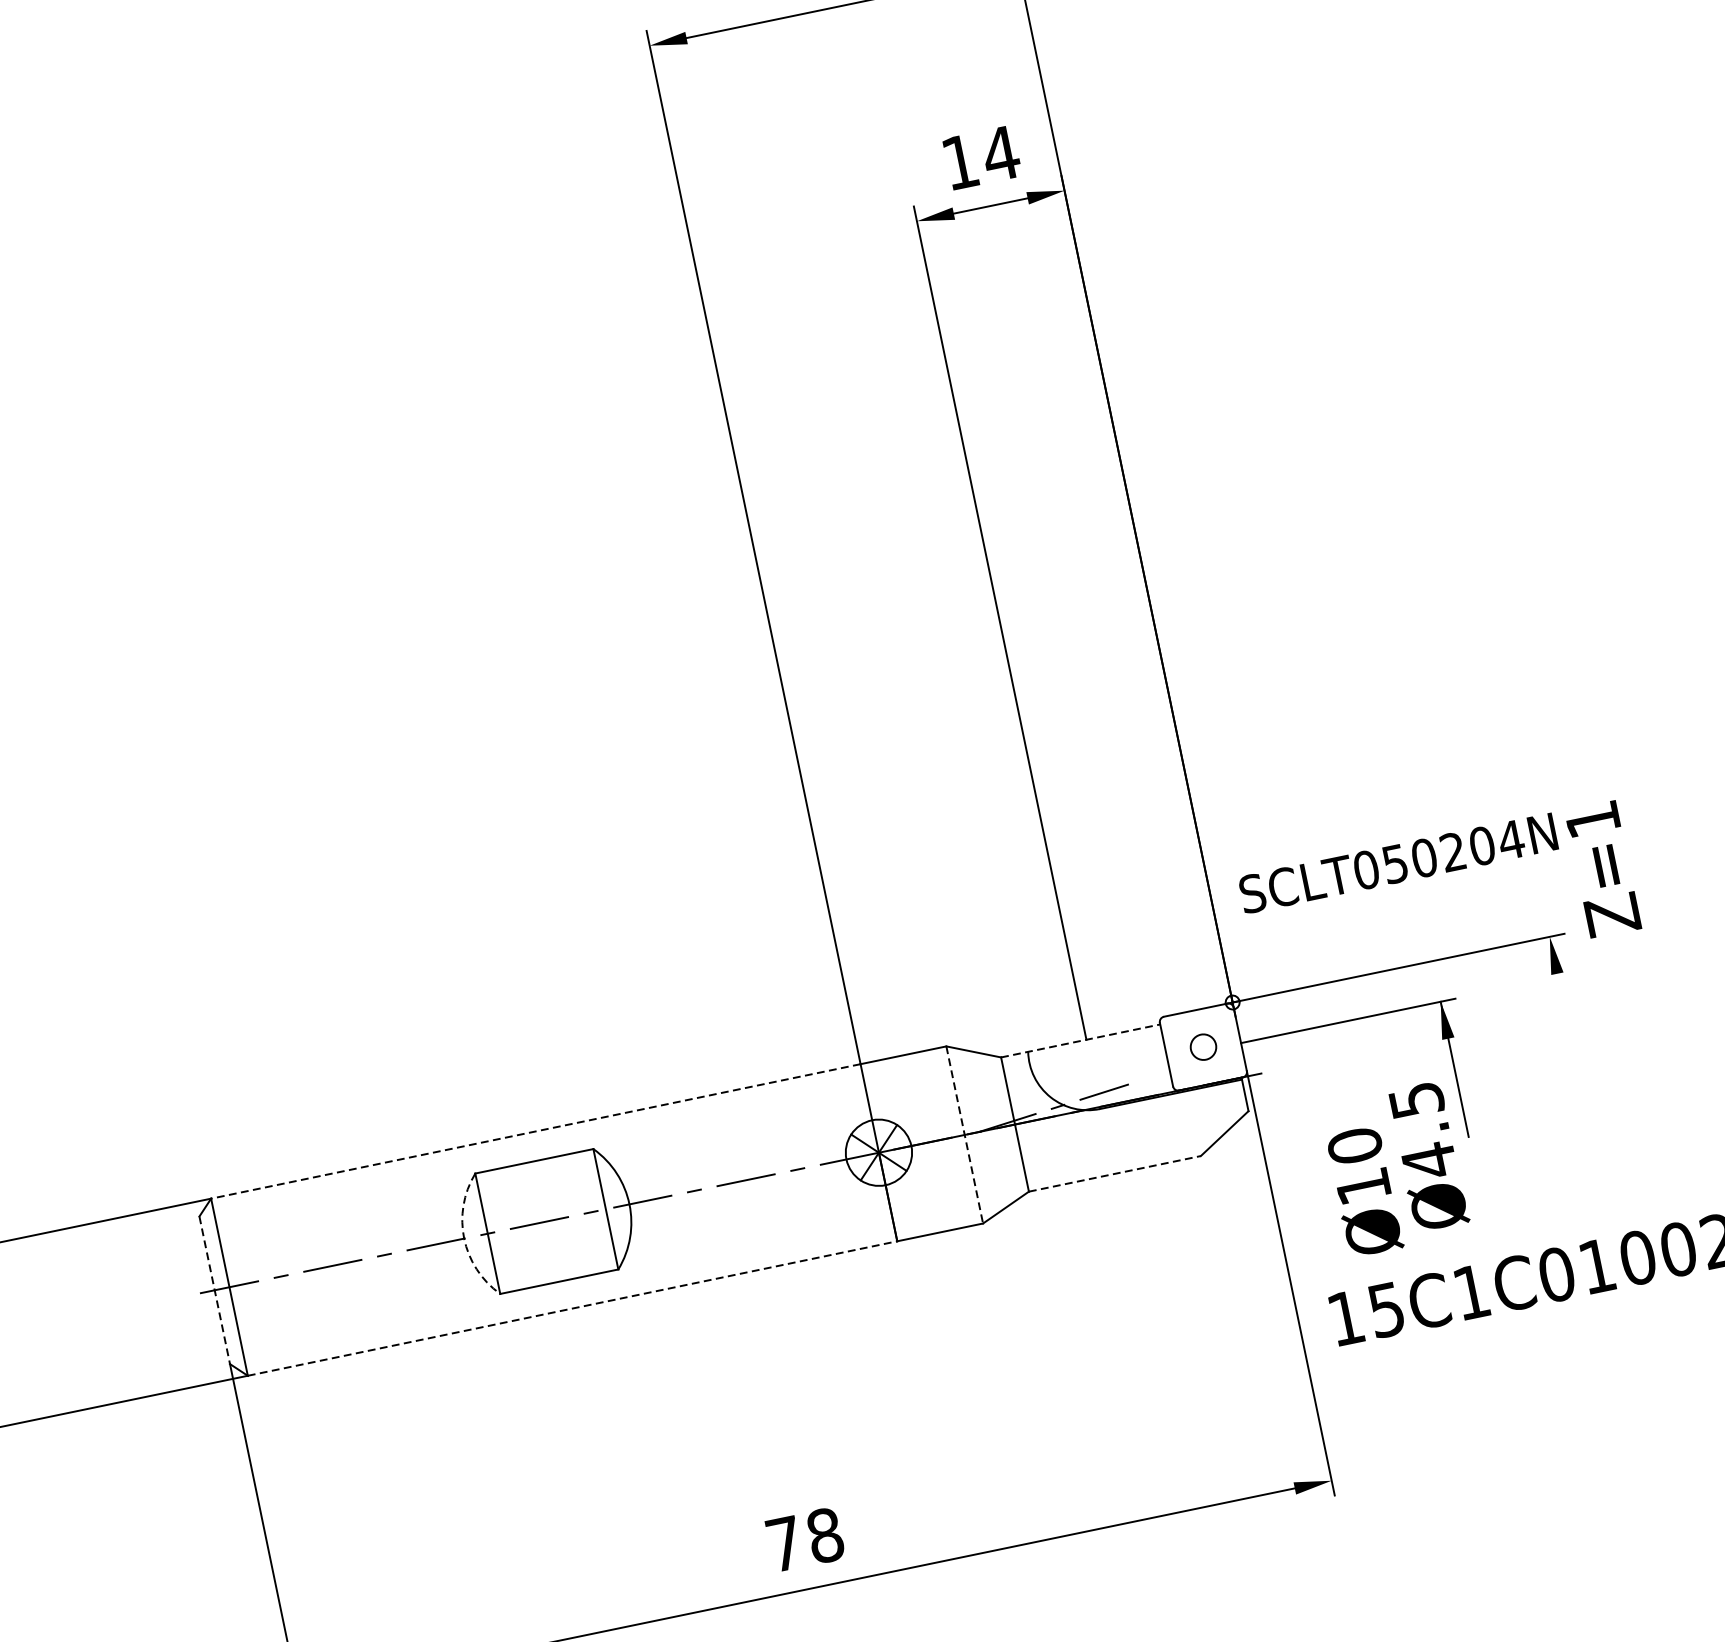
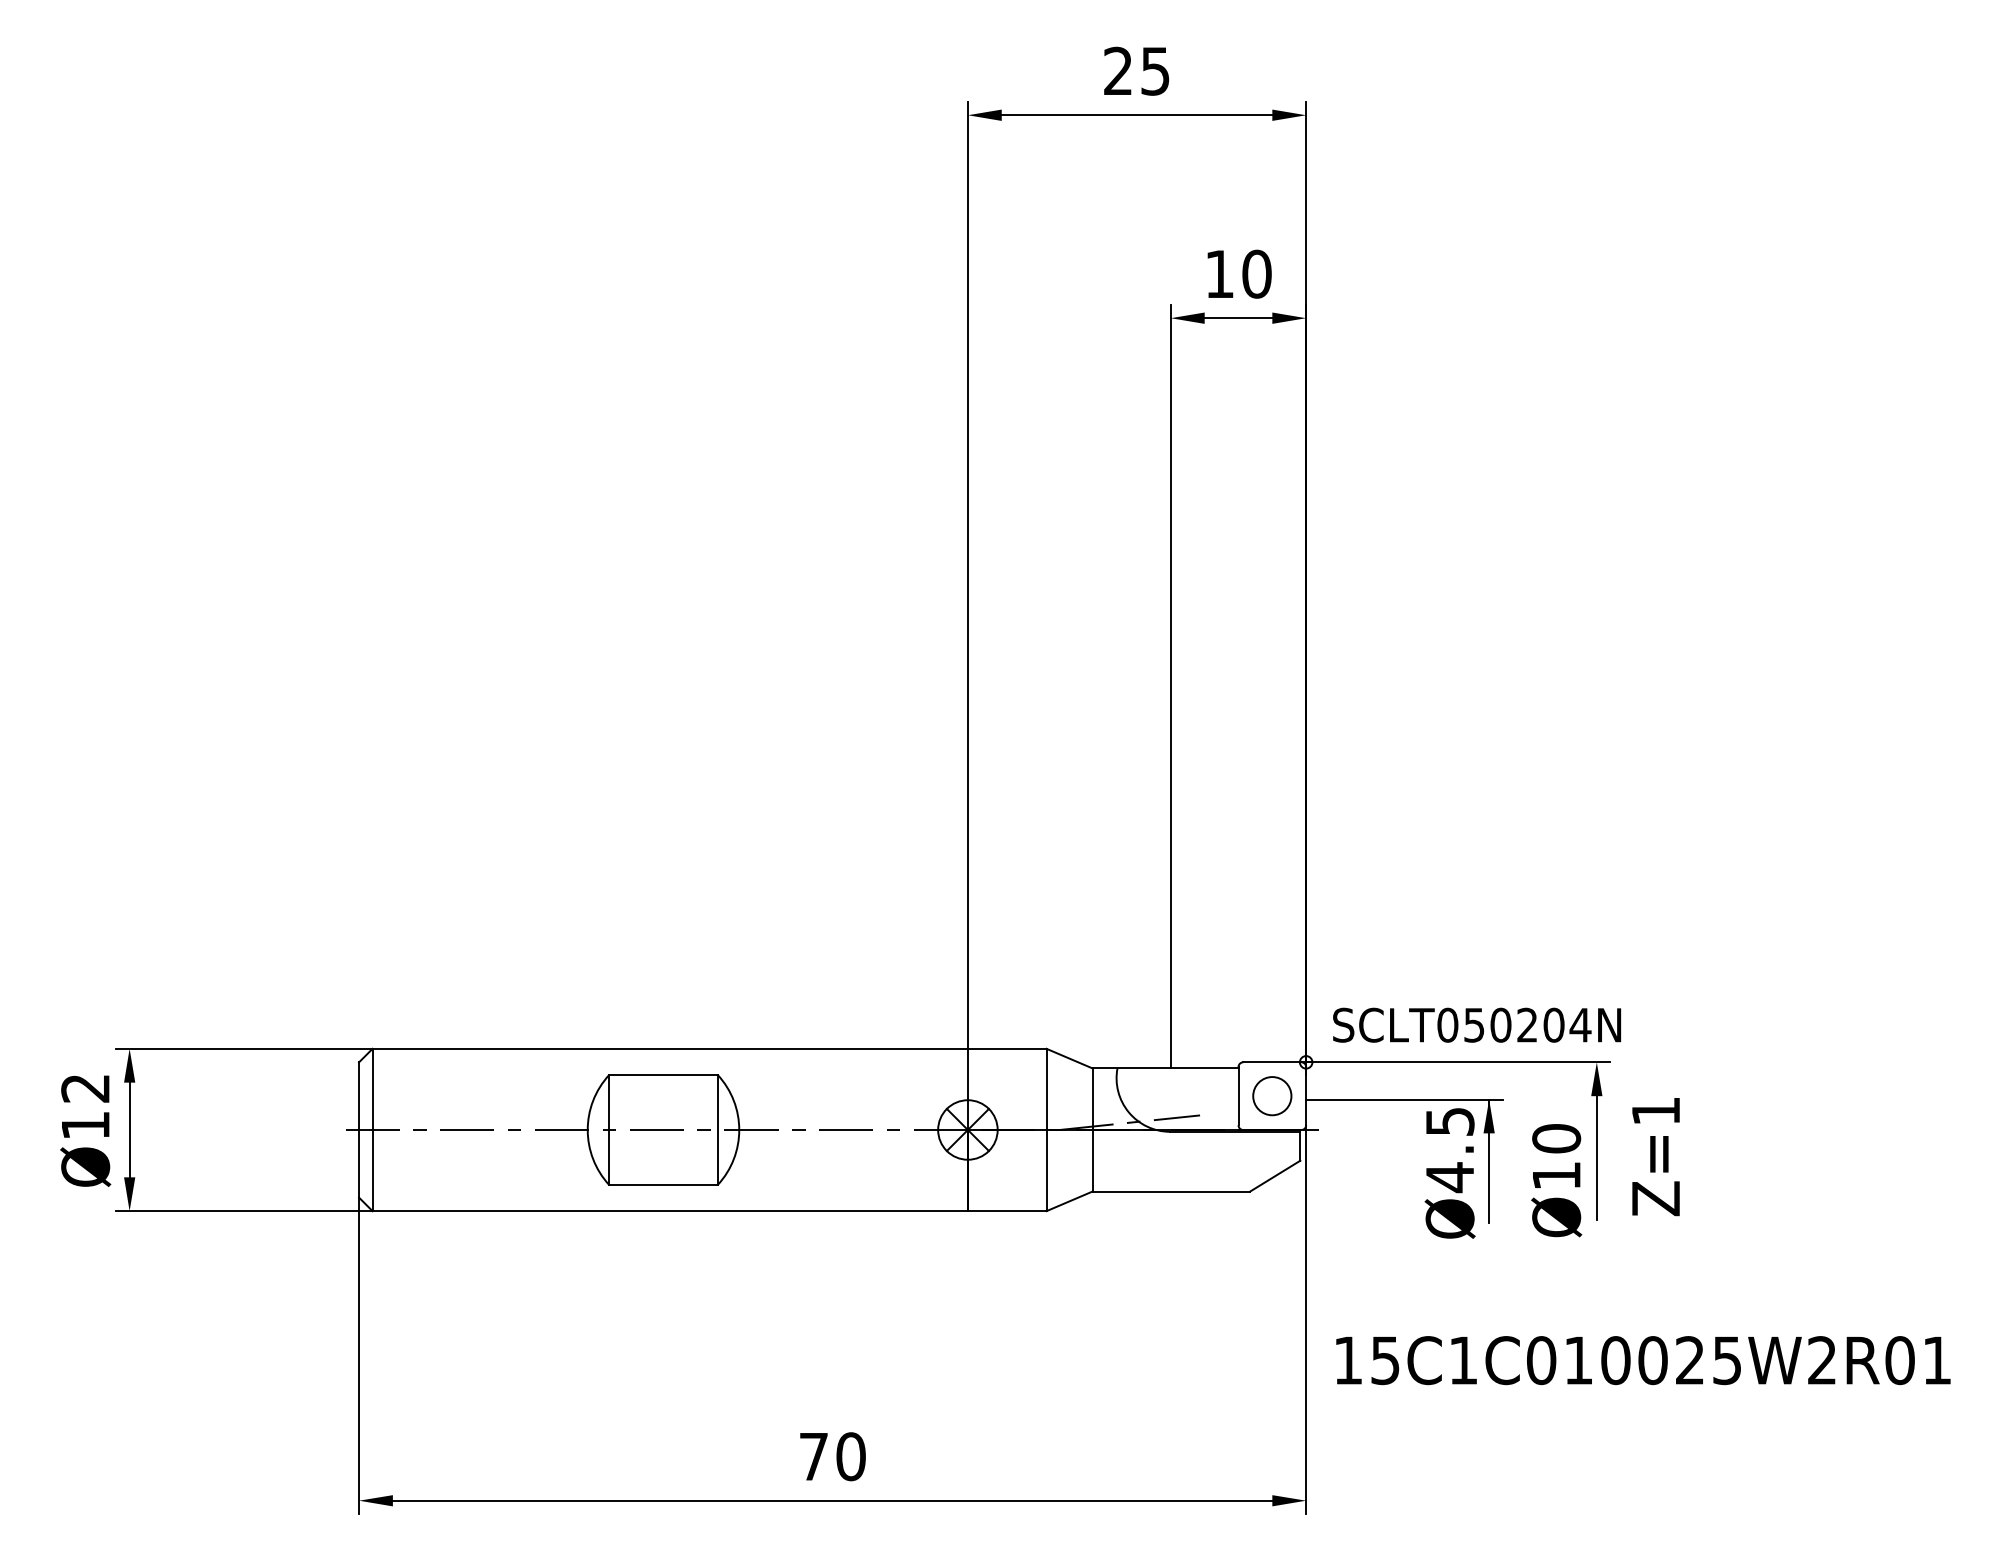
text: (1000, 153) -> (1256, 273), 14 -> 10
text: (1398, 862) -> (1477, 1024), moved
text: (1602, 870) -> (1655, 1157), moved
line: (1570, 1040) -> (1596, 1157), added
line: (1080, 1041) -> (1165, 1068), dashed -> solid
circle: (1203, 1047) -> (1272, 1096), size x1.67
line: (536, 1131) -> (670, 1048), dashed -> solid
line: (964, 1135) -> (1046, 1130), dashed -> solid
text: (1427, 1156) -> (1449, 1173), moved
line: (1114, 1173) -> (1171, 1191), dashed -> solid
text: (1364, 1191) -> (1556, 1180), moved
arc: (463, 1238) -> (587, 1129), dashed -> solid
line: (215, 1289) -> (359, 1129), dashed -> solid
line: (572, 1308) -> (670, 1211), dashed -> solid
text: (824, 1535) -> (850, 1456), 78 -> 70

